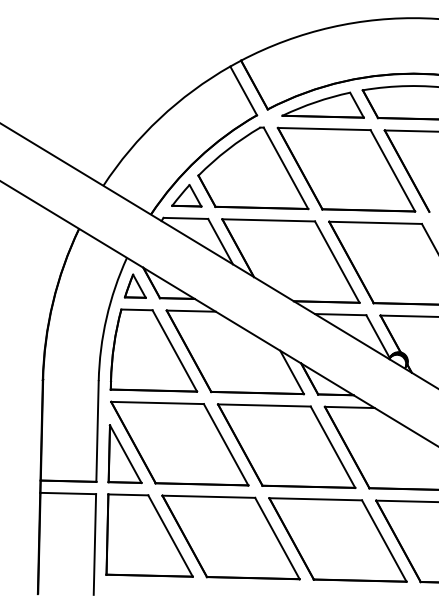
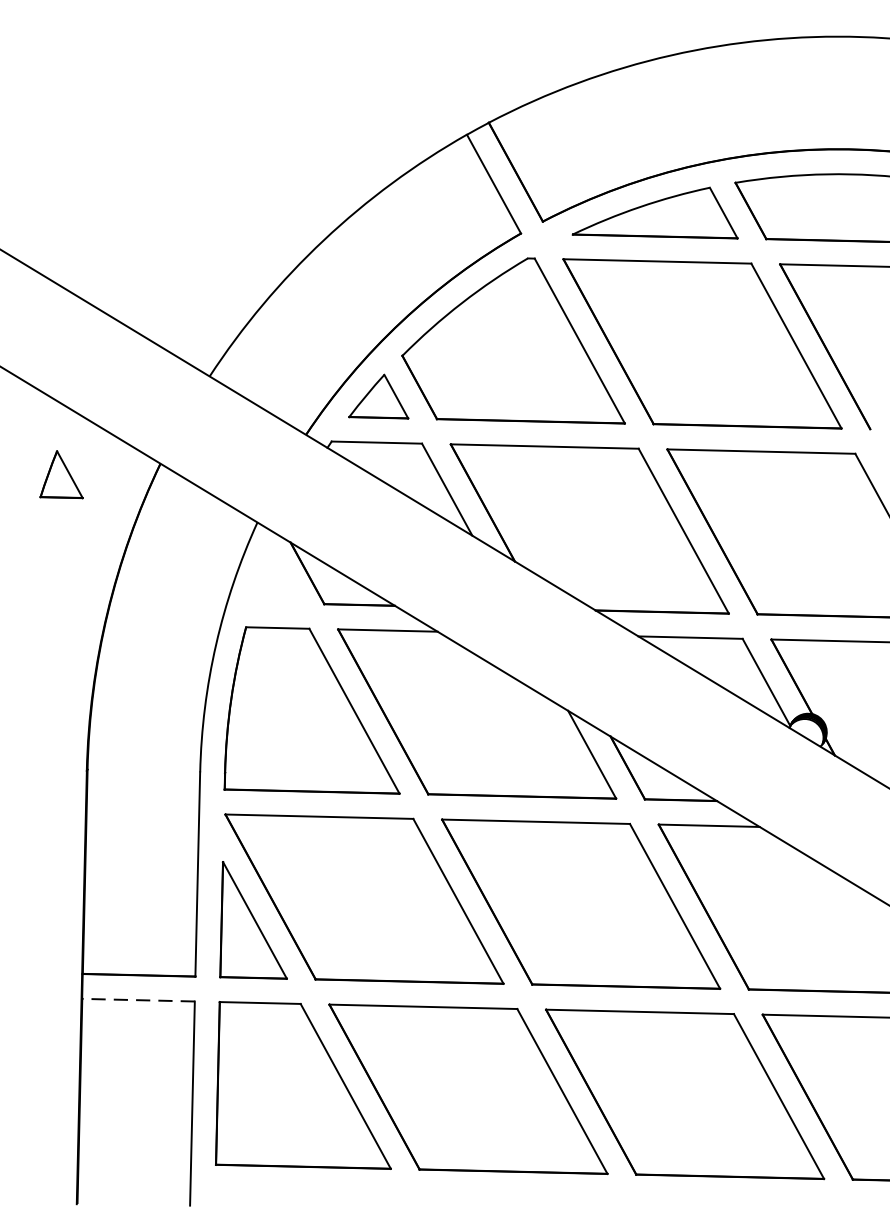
part: (134, 285) -> (59, 473), moved
line: (68, 493) -> (138, 1000), solid -> dashed

